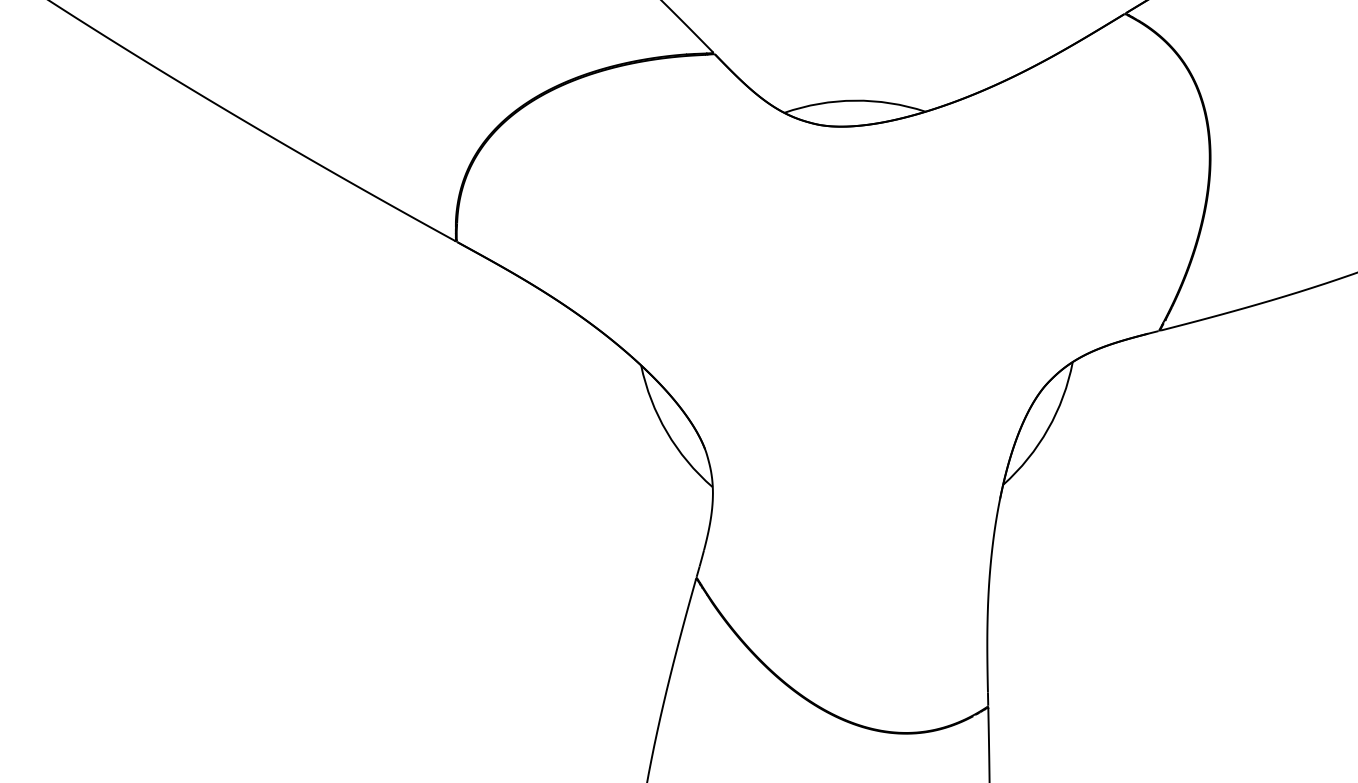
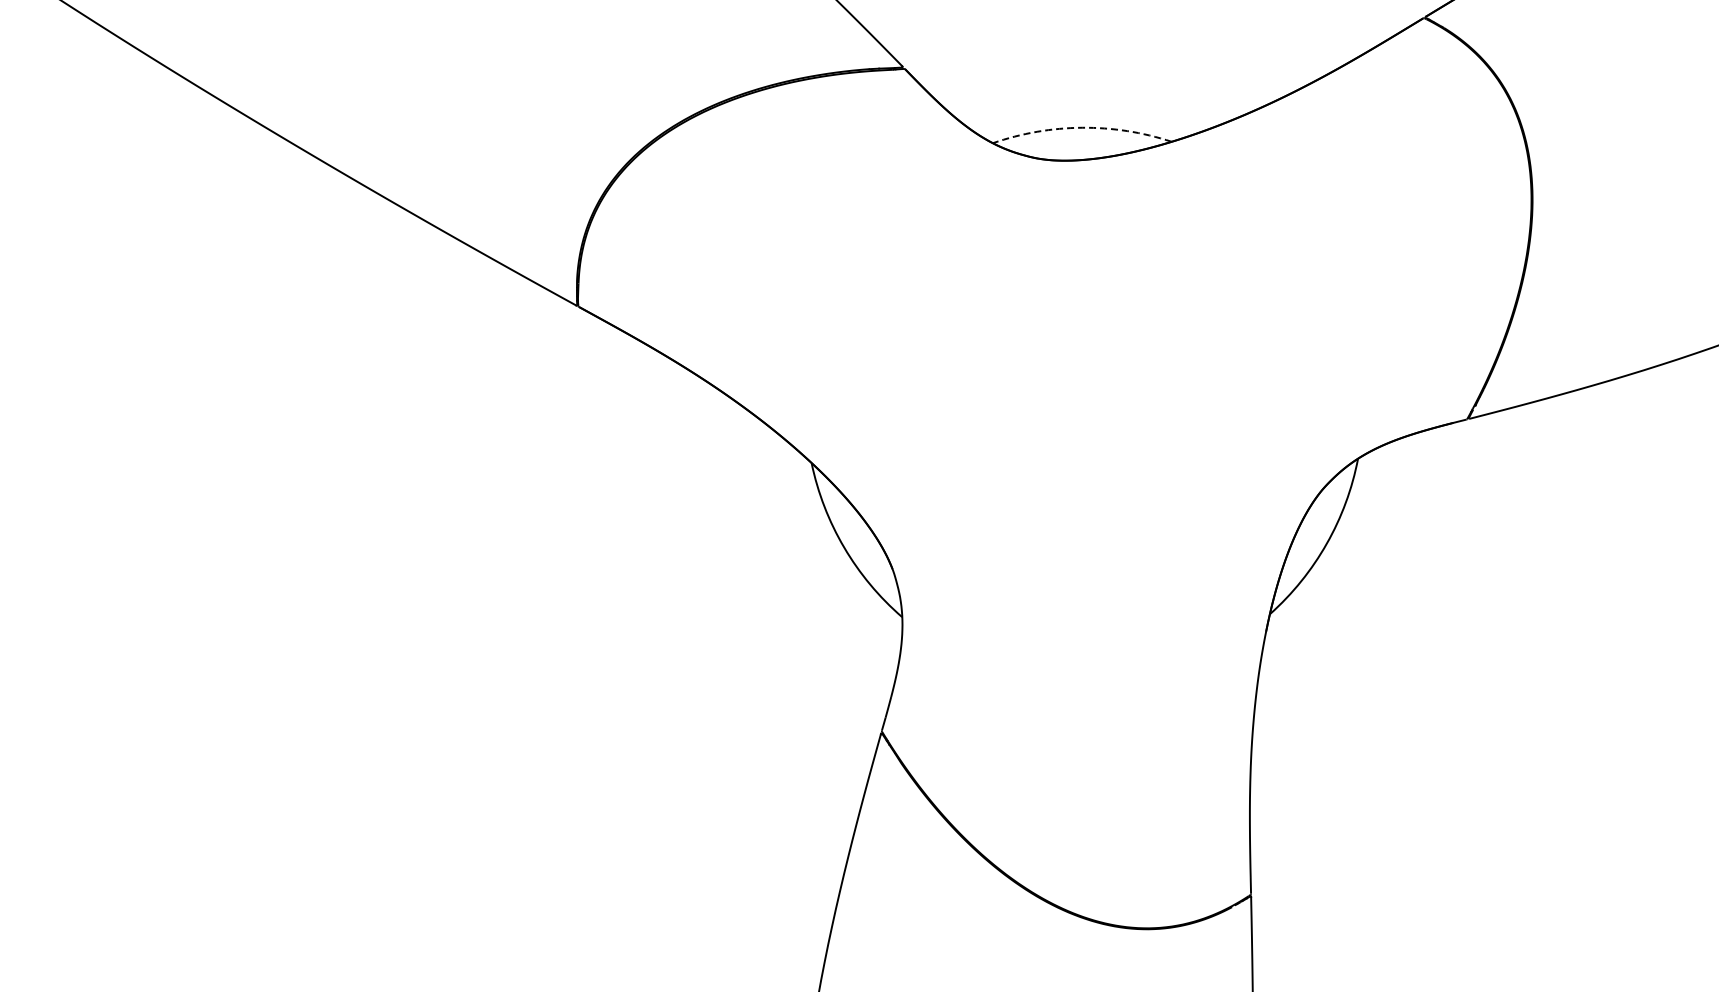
arc: (855, 100) -> (1082, 127), solid -> dashed

